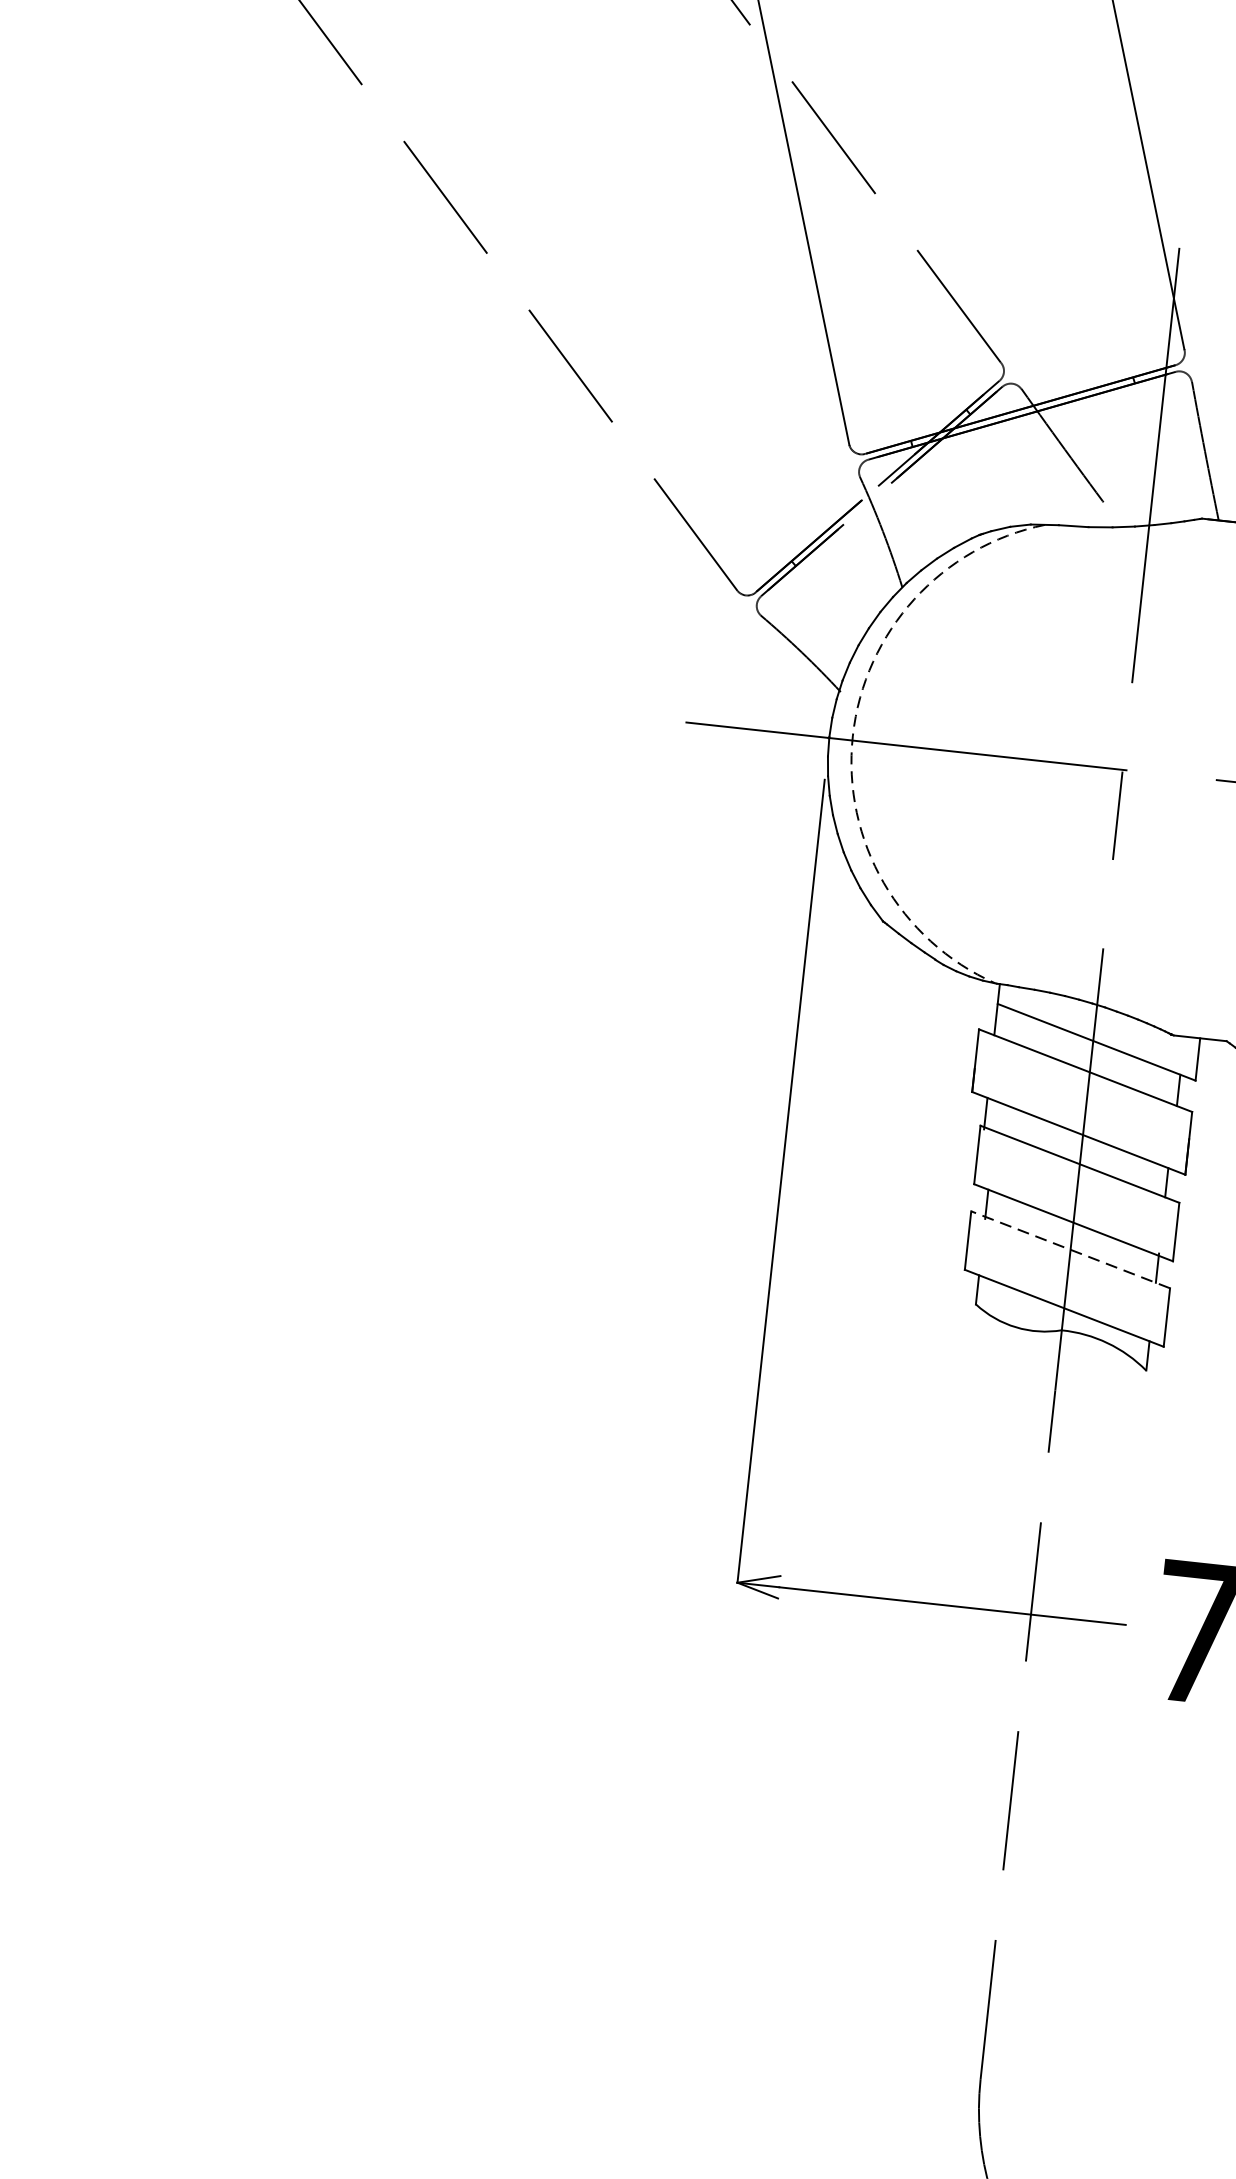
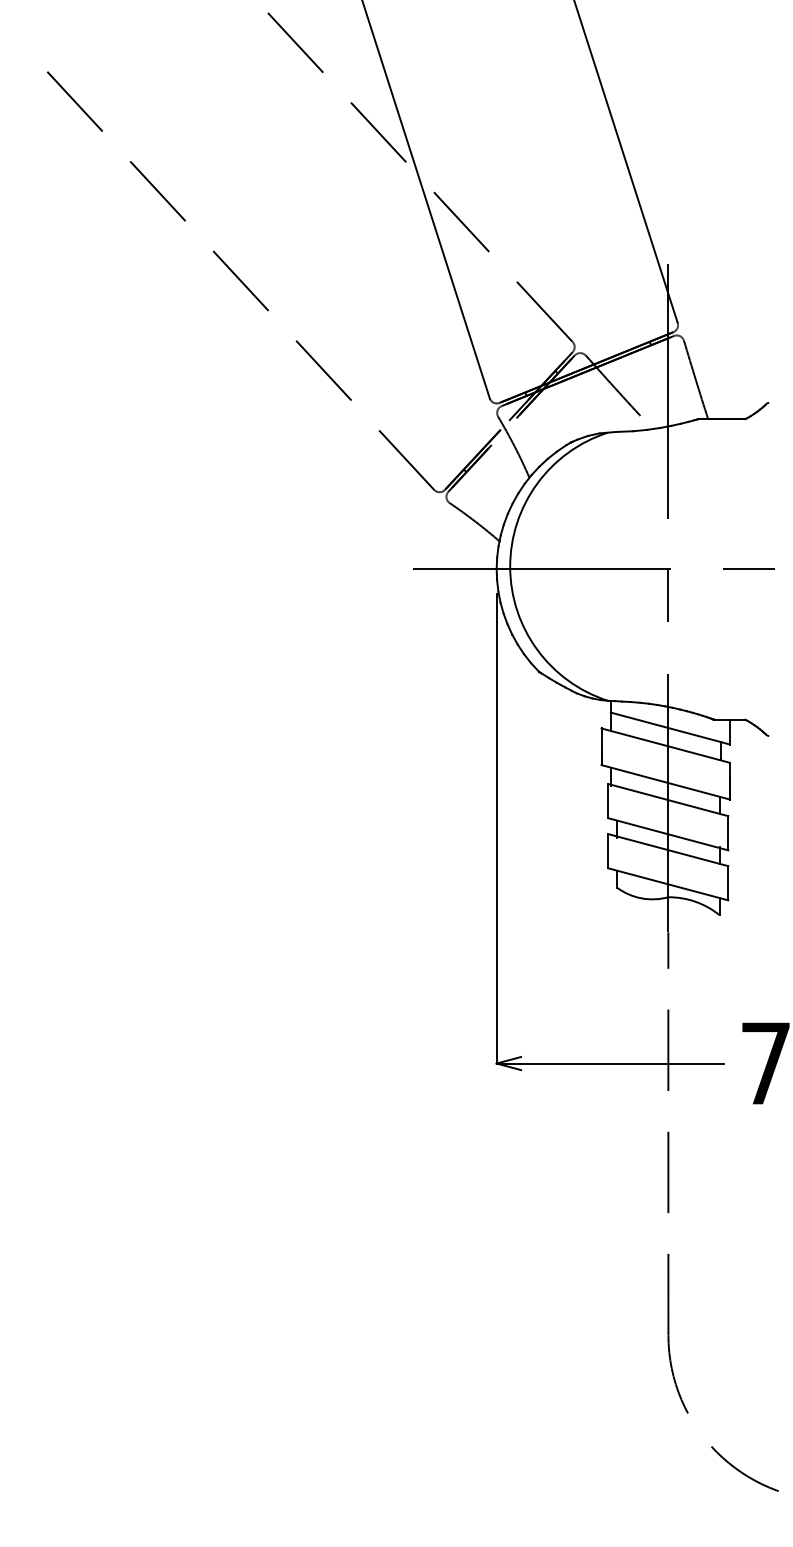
arc: (853, 735) -> (510, 566), dashed -> solid
line: (1070, 1250) -> (668, 850), dashed -> solid

